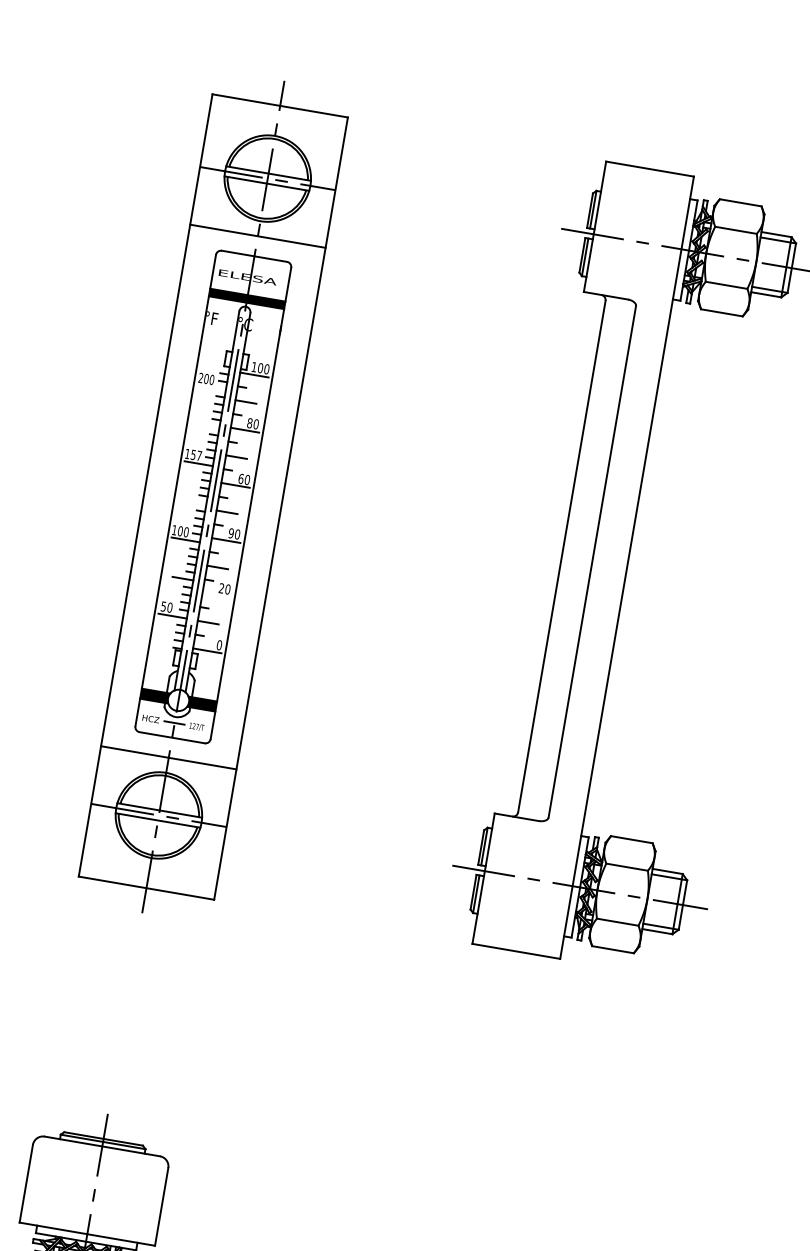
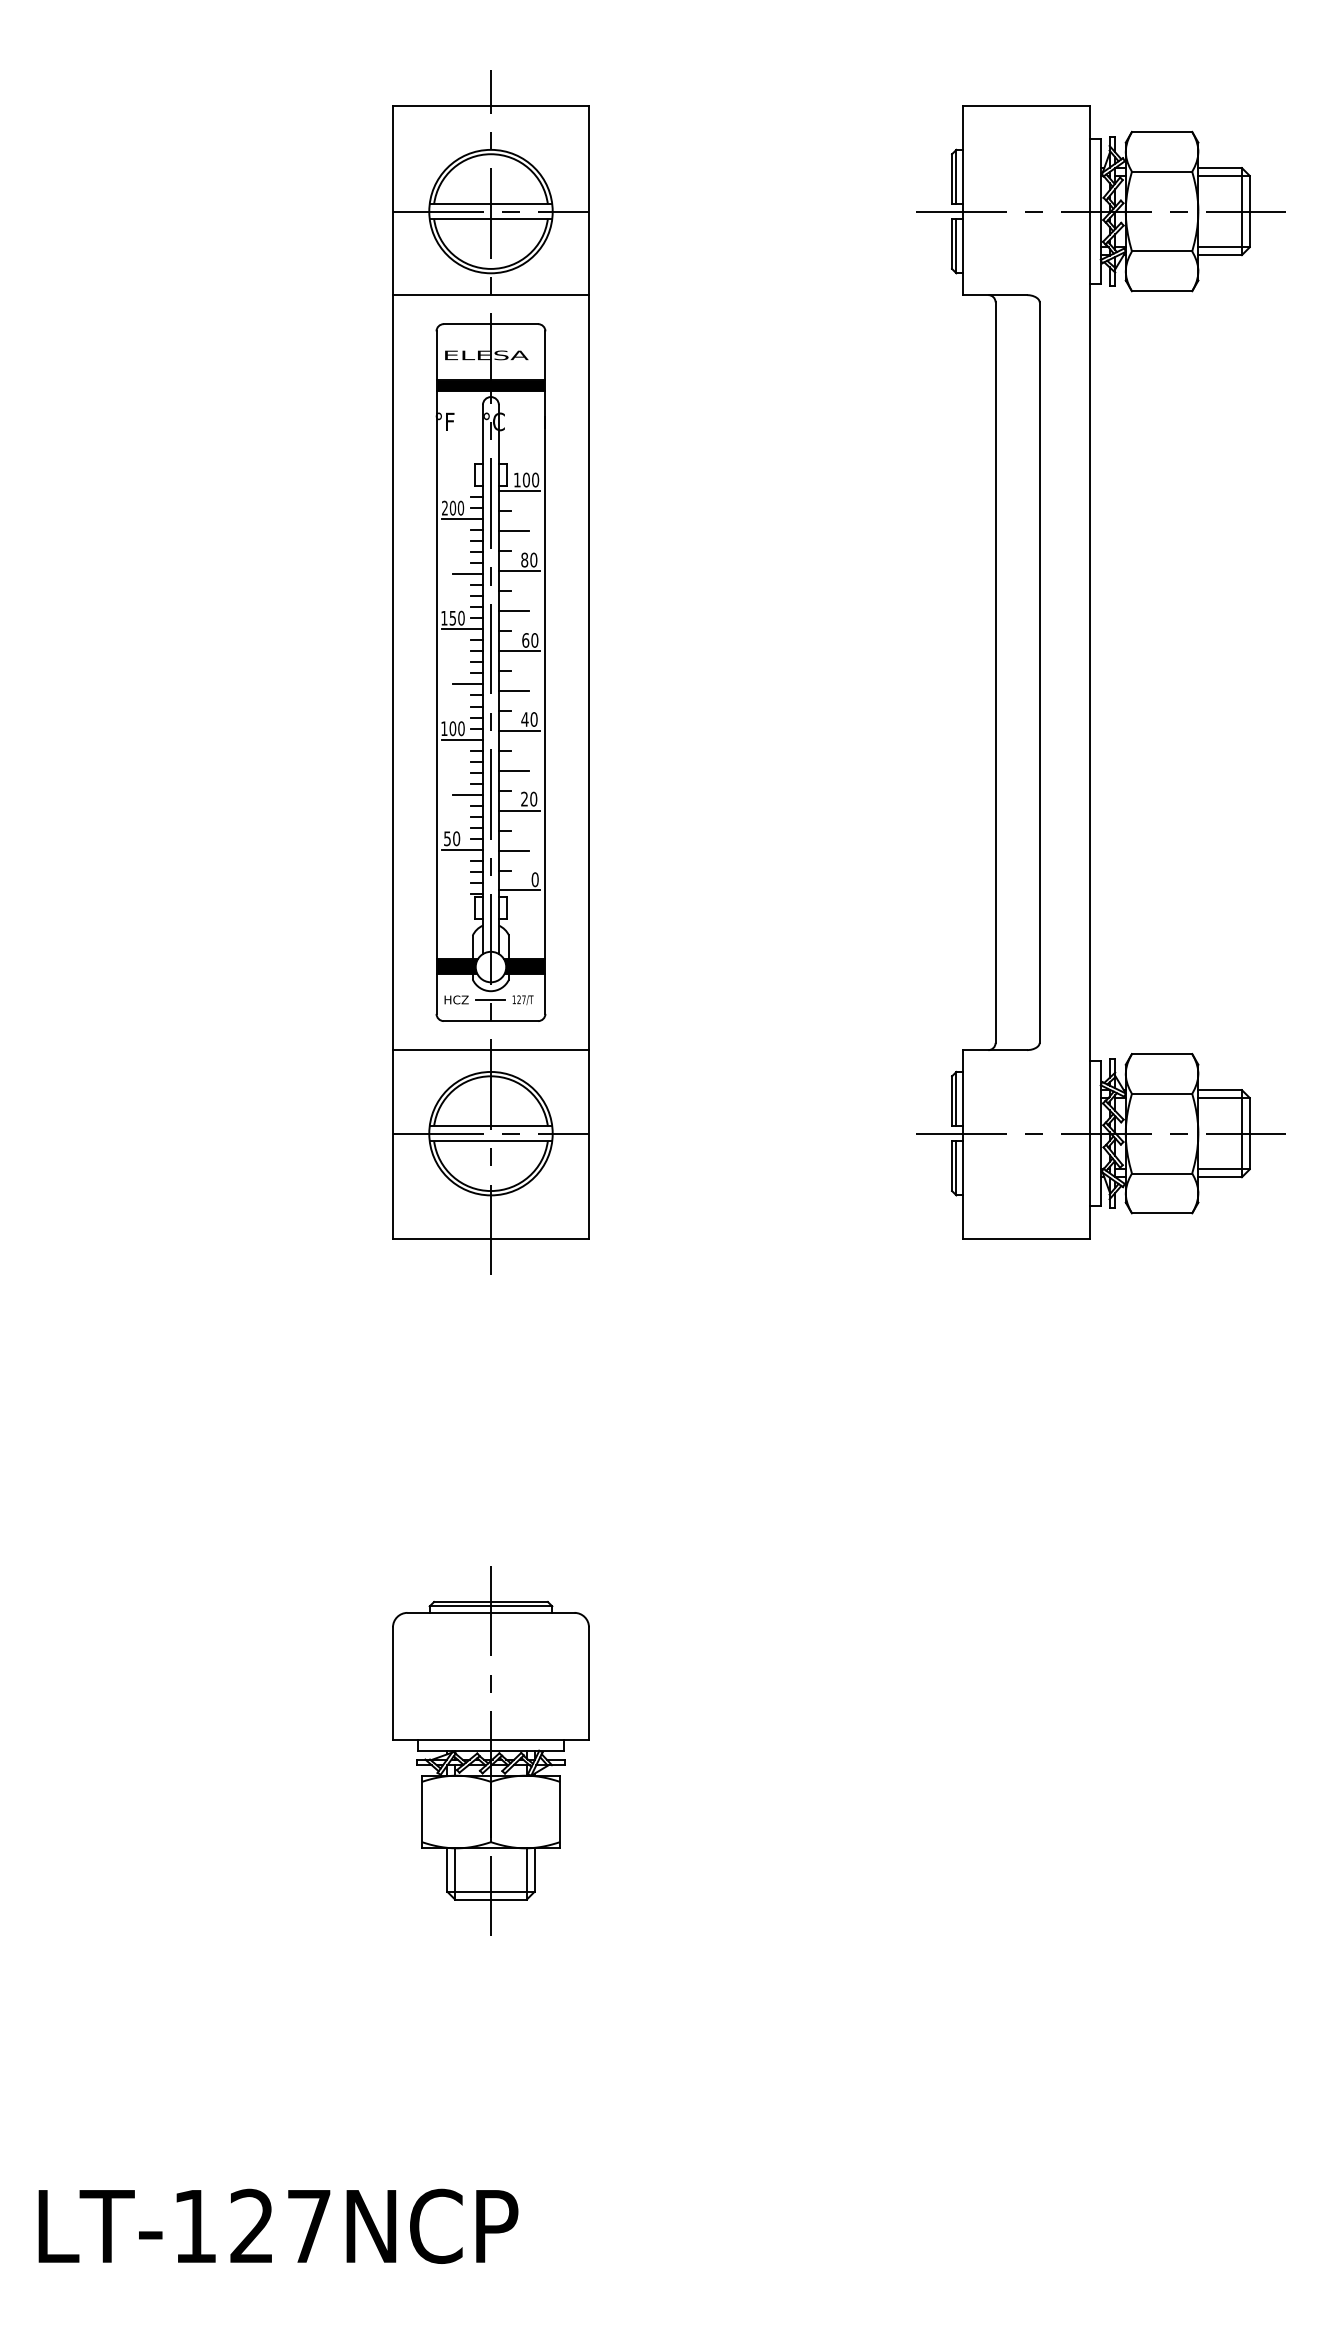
line: (211, 387) -> (461, 518), added
line: (208, 426) -> (467, 574), added
text: (199, 455) -> (461, 617), 157 -> 150
line: (195, 502) -> (467, 684), added
text: (230, 533) -> (524, 719), 90 -> 40
line: (216, 595) -> (518, 810), added

